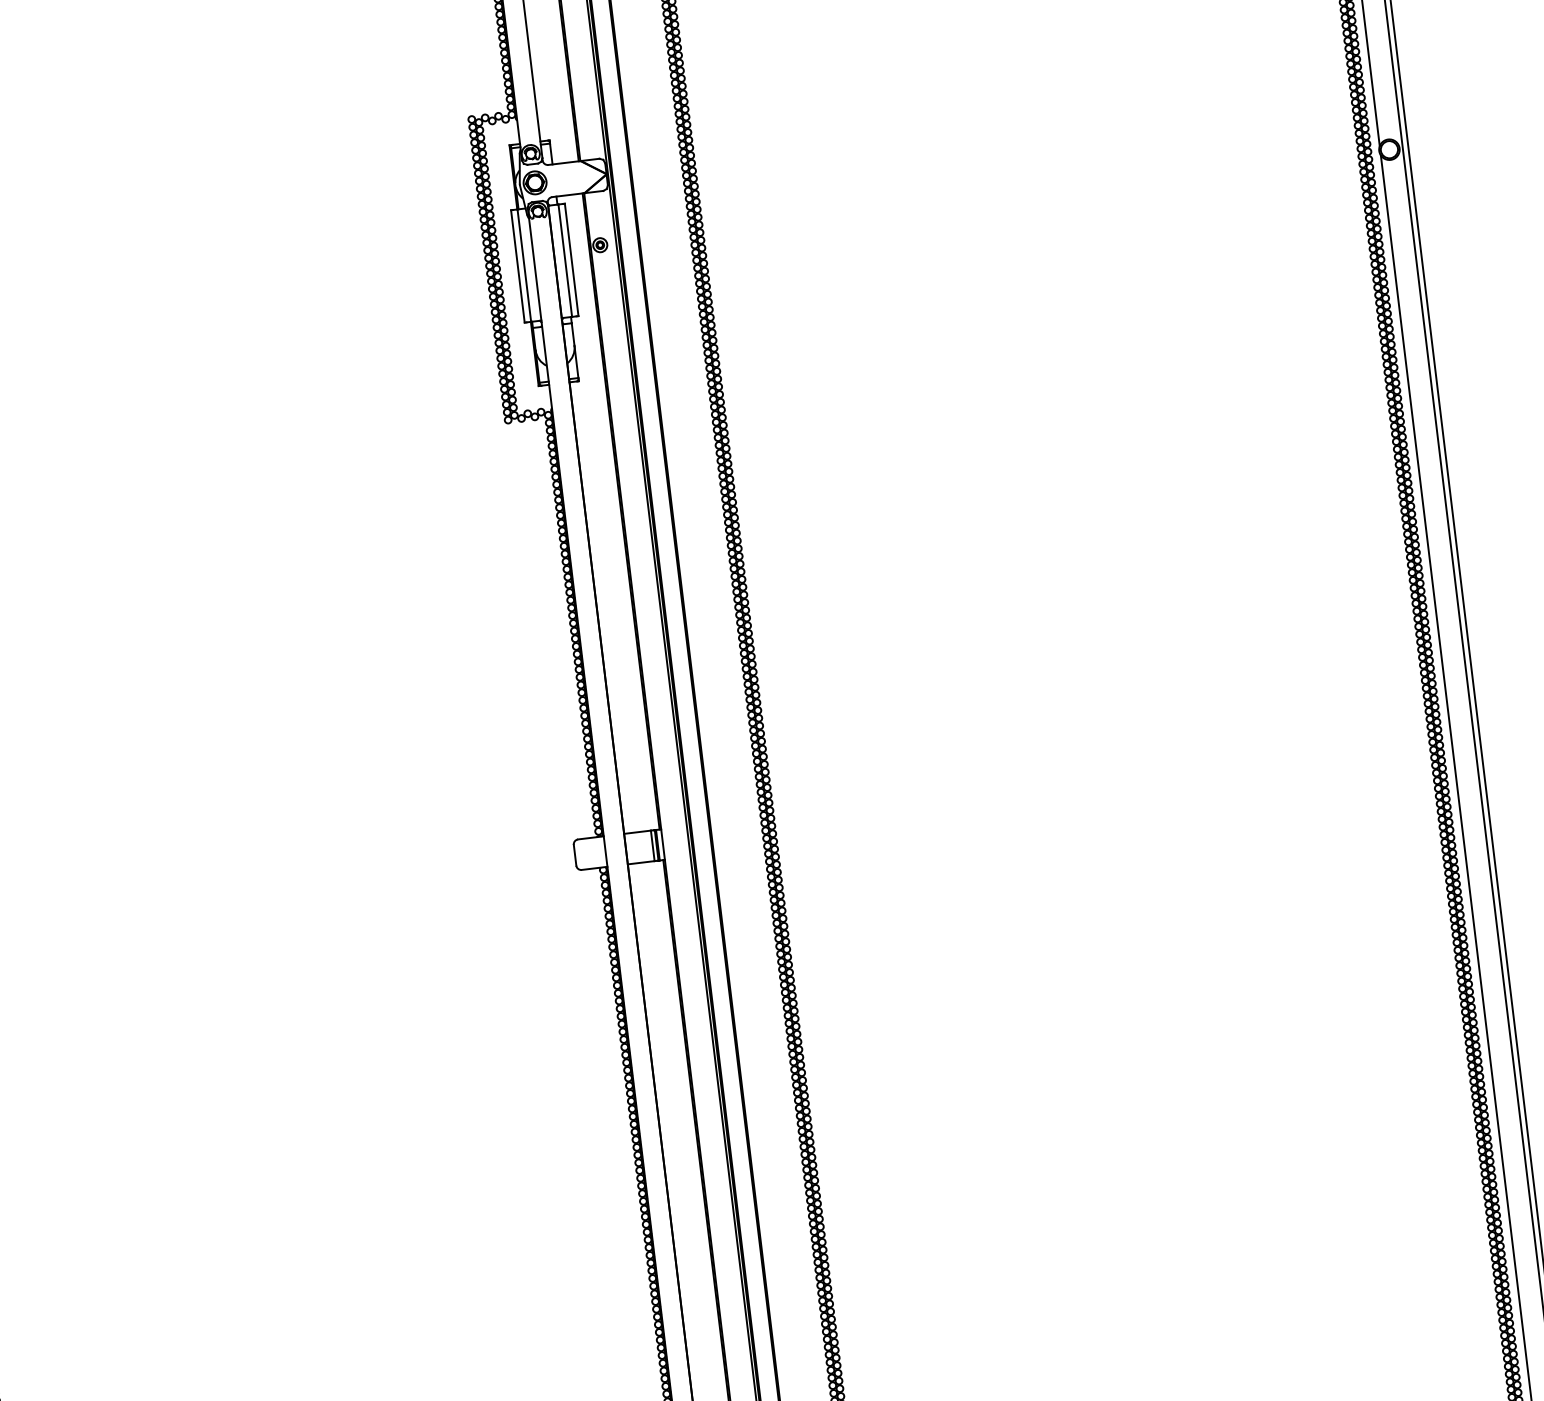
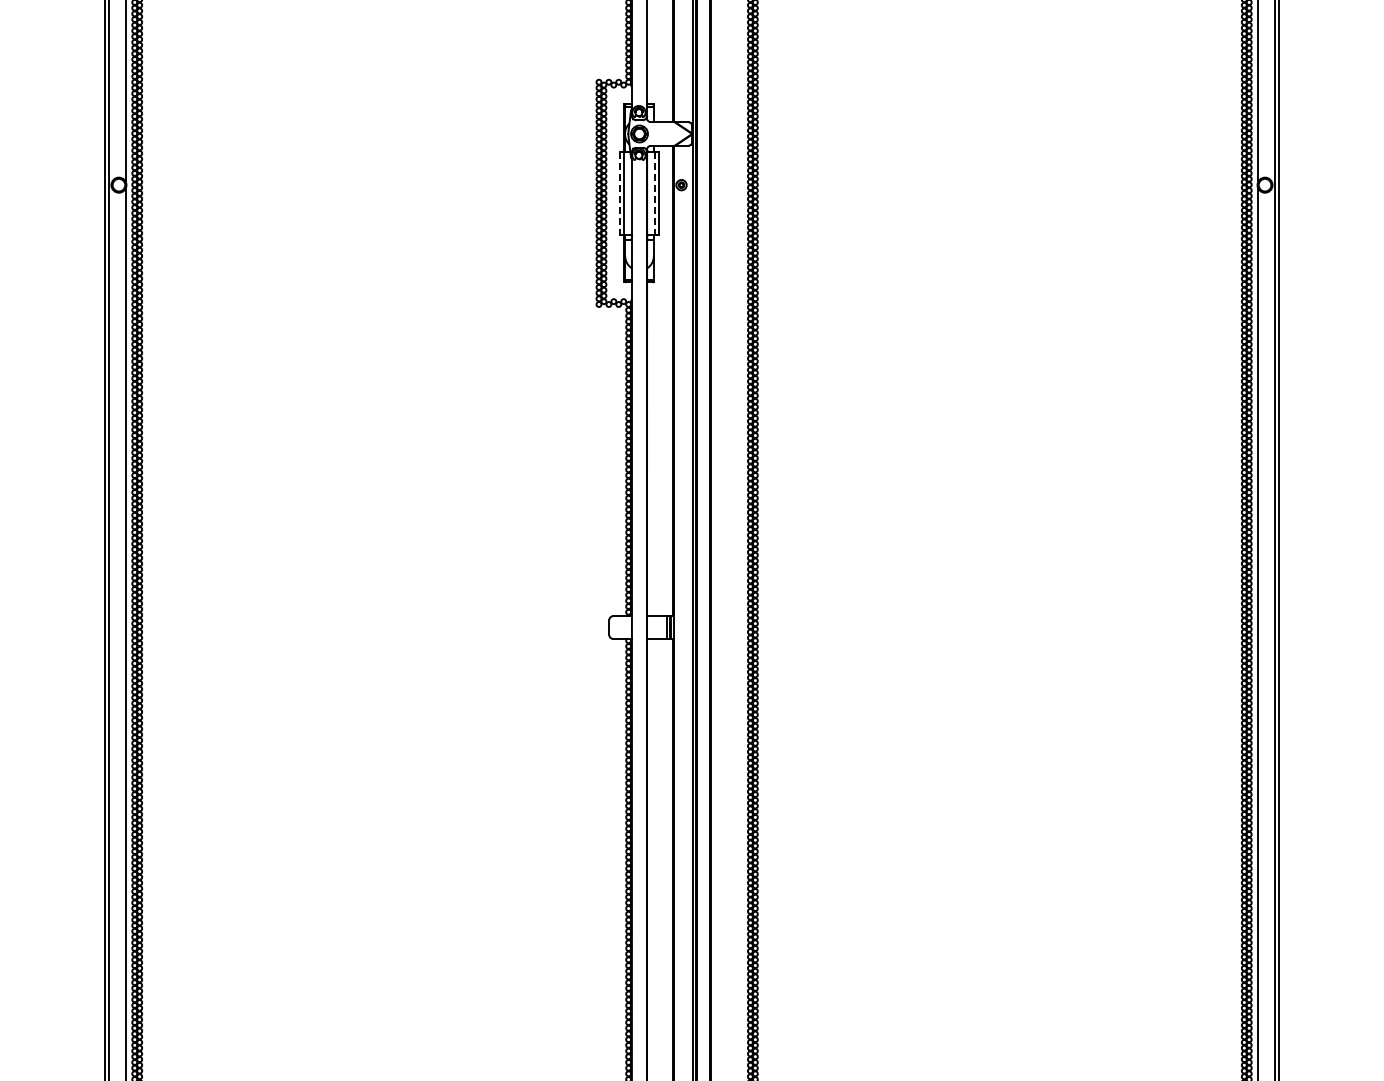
line: (565, 260) -> (654, 193), solid -> dashed
line: (517, 266) -> (619, 193), solid -> dashed

